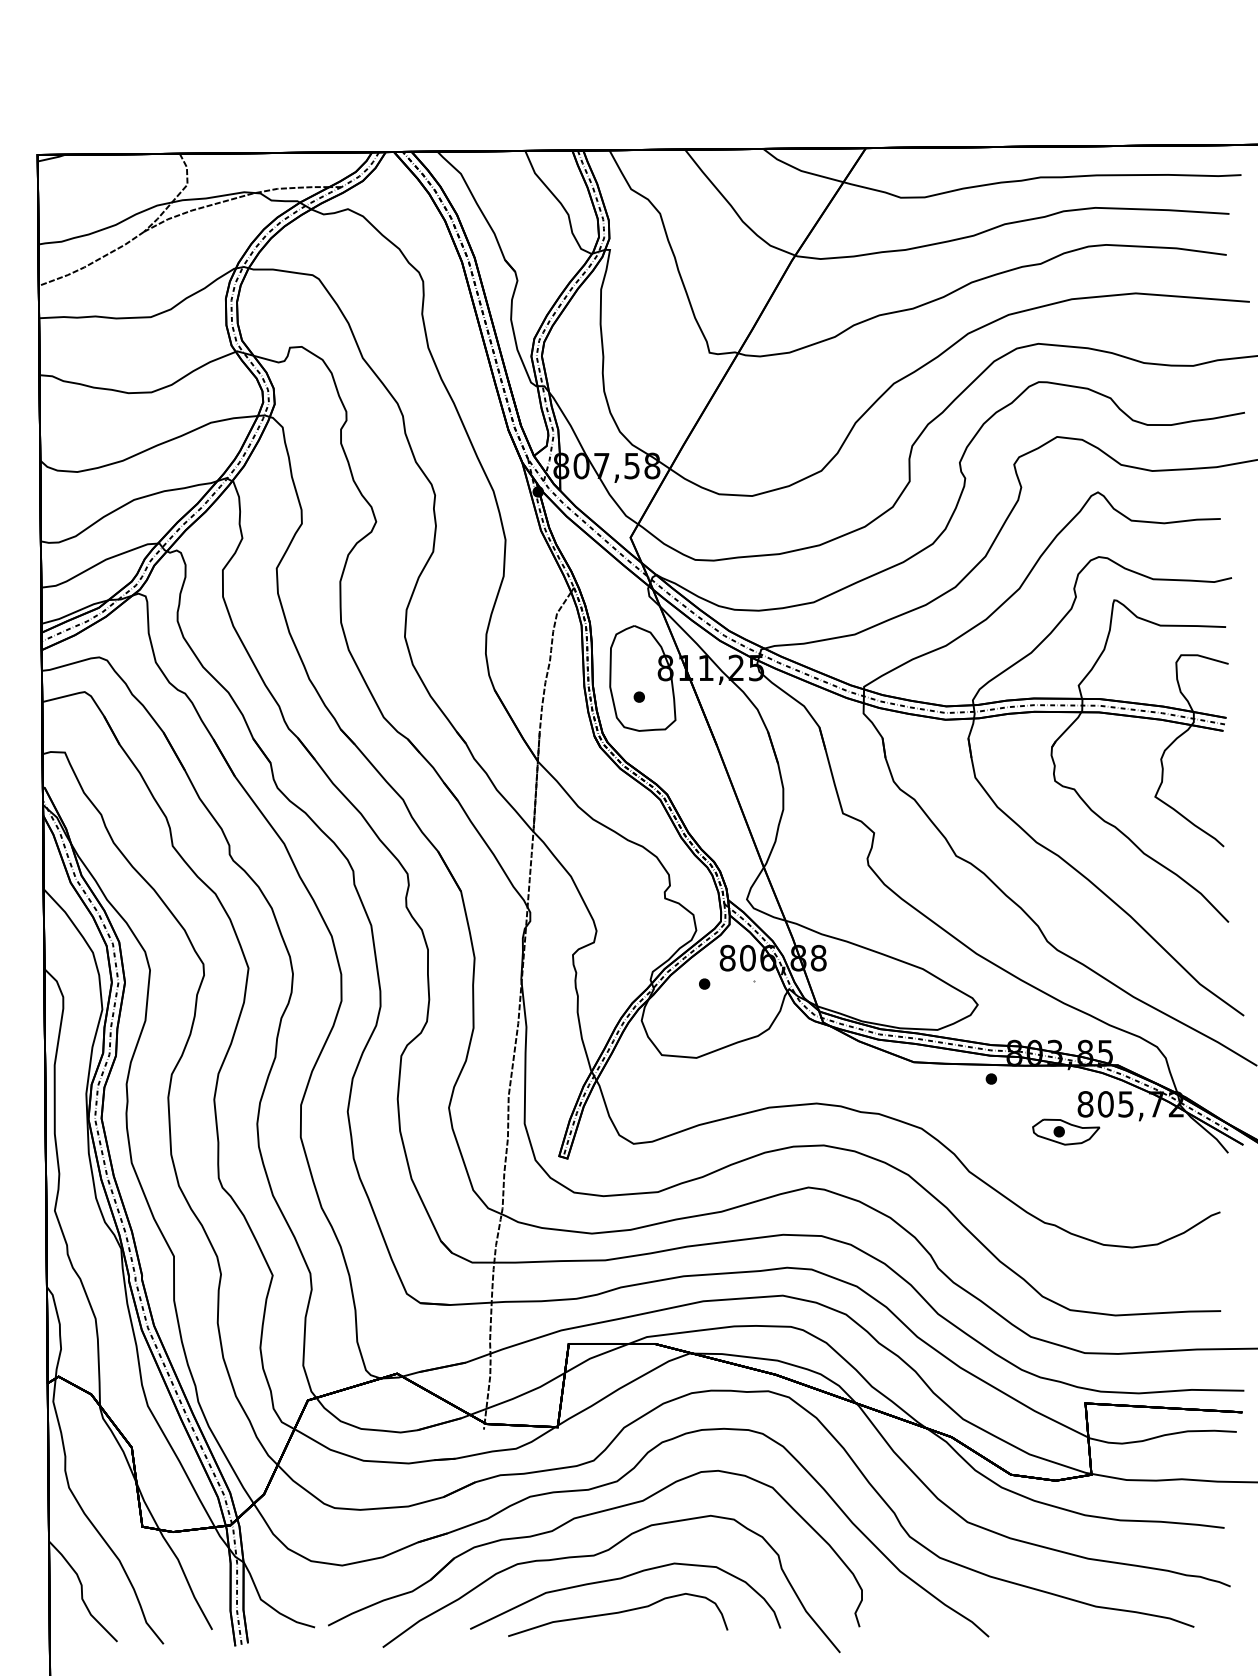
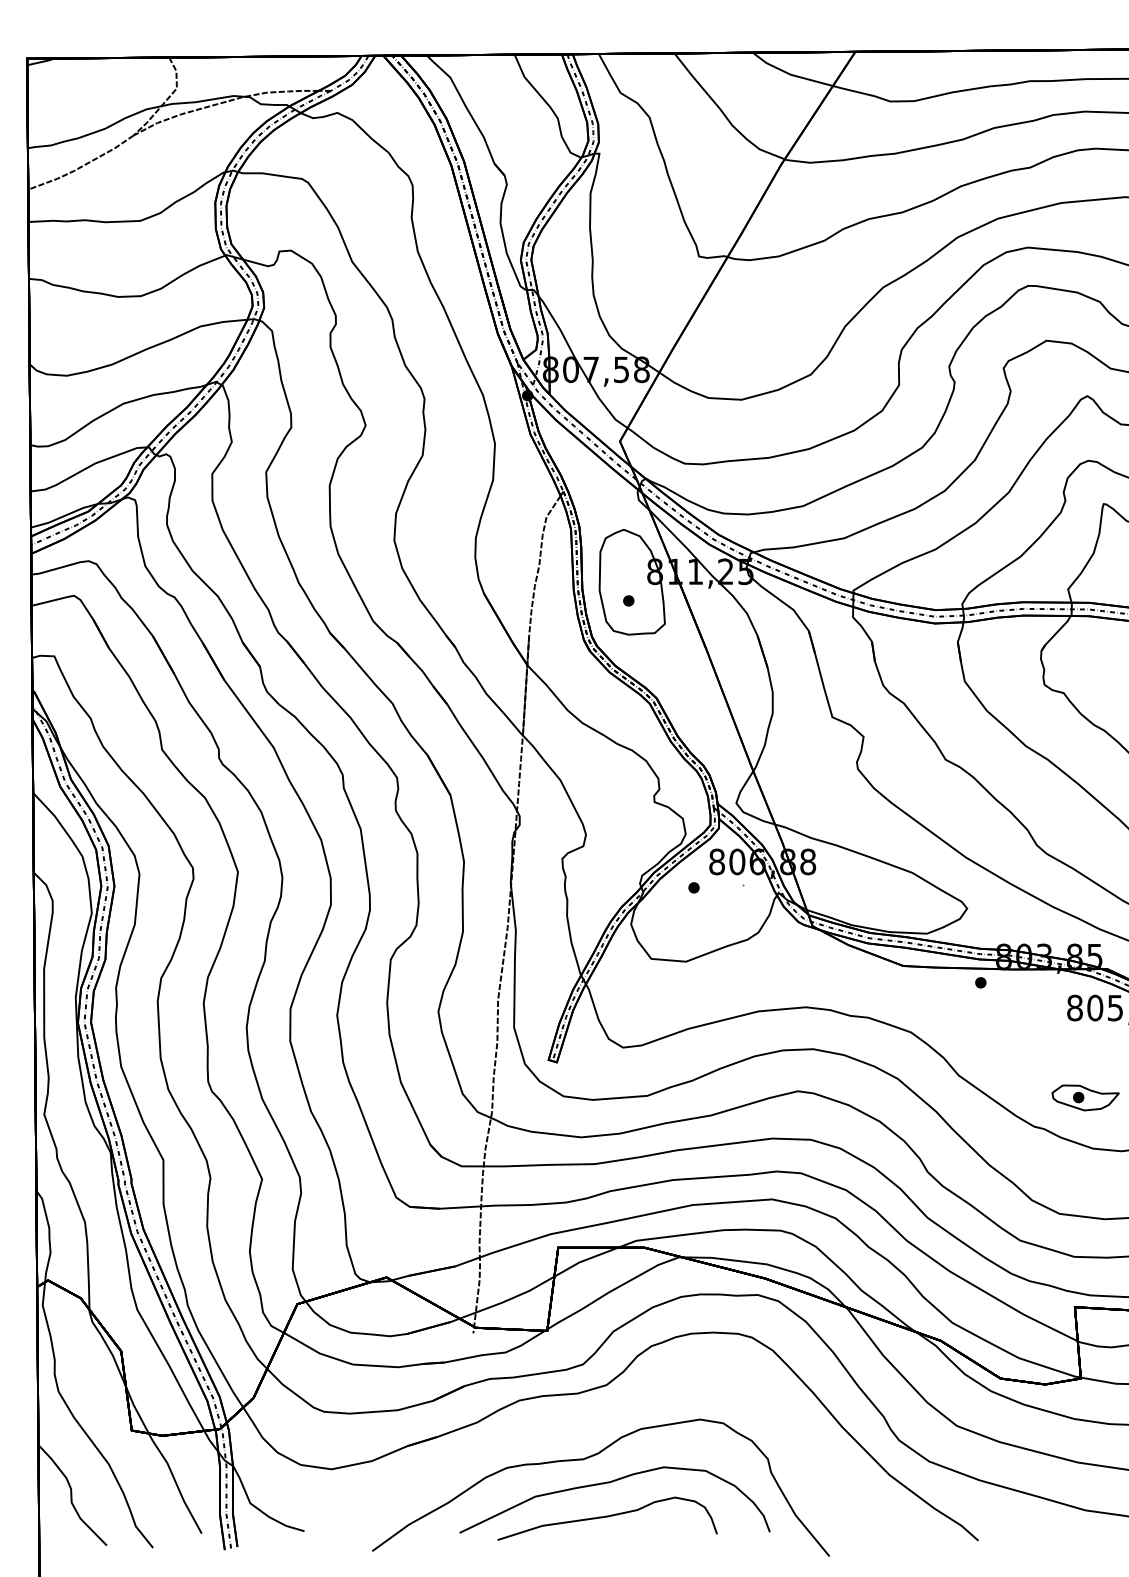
part: (1066, 1131) -> (1085, 1097), moved
part: (586, 1516) -> (575, 1420), removed

